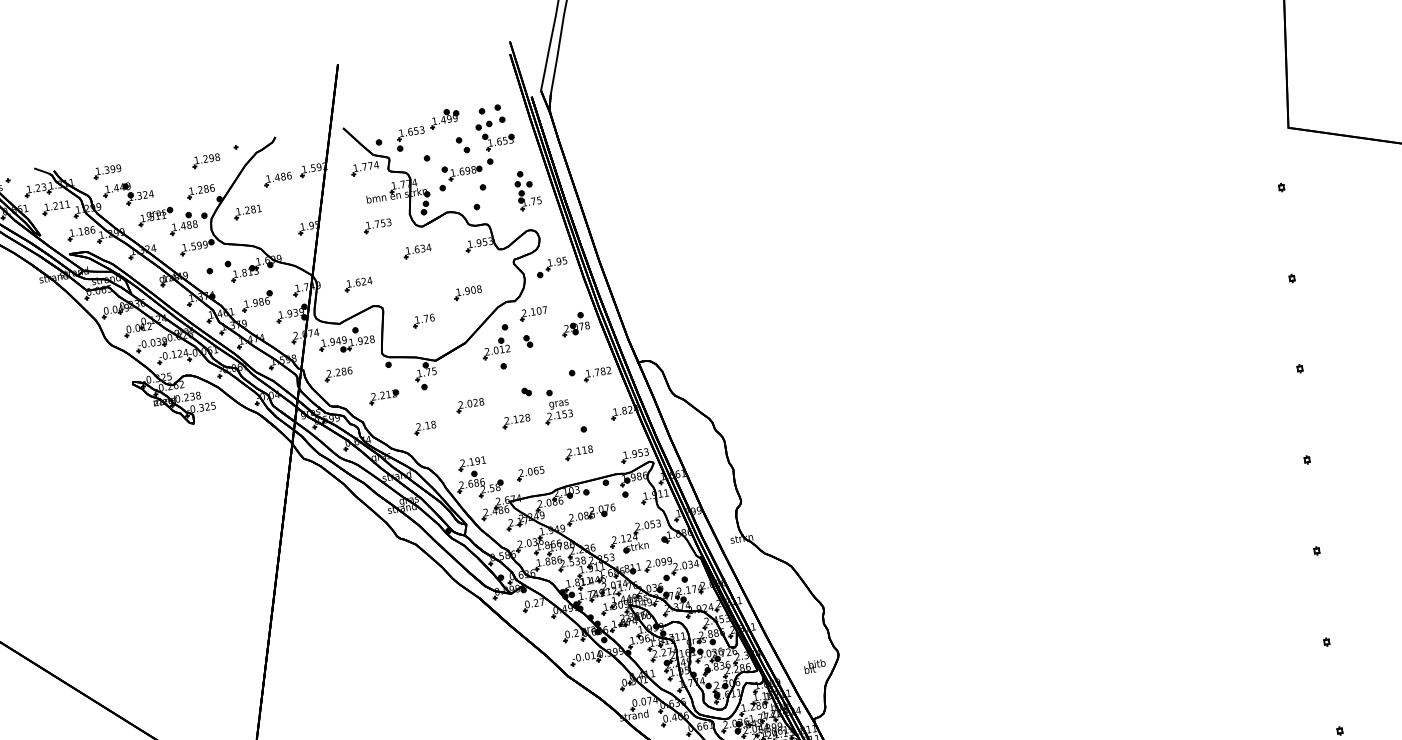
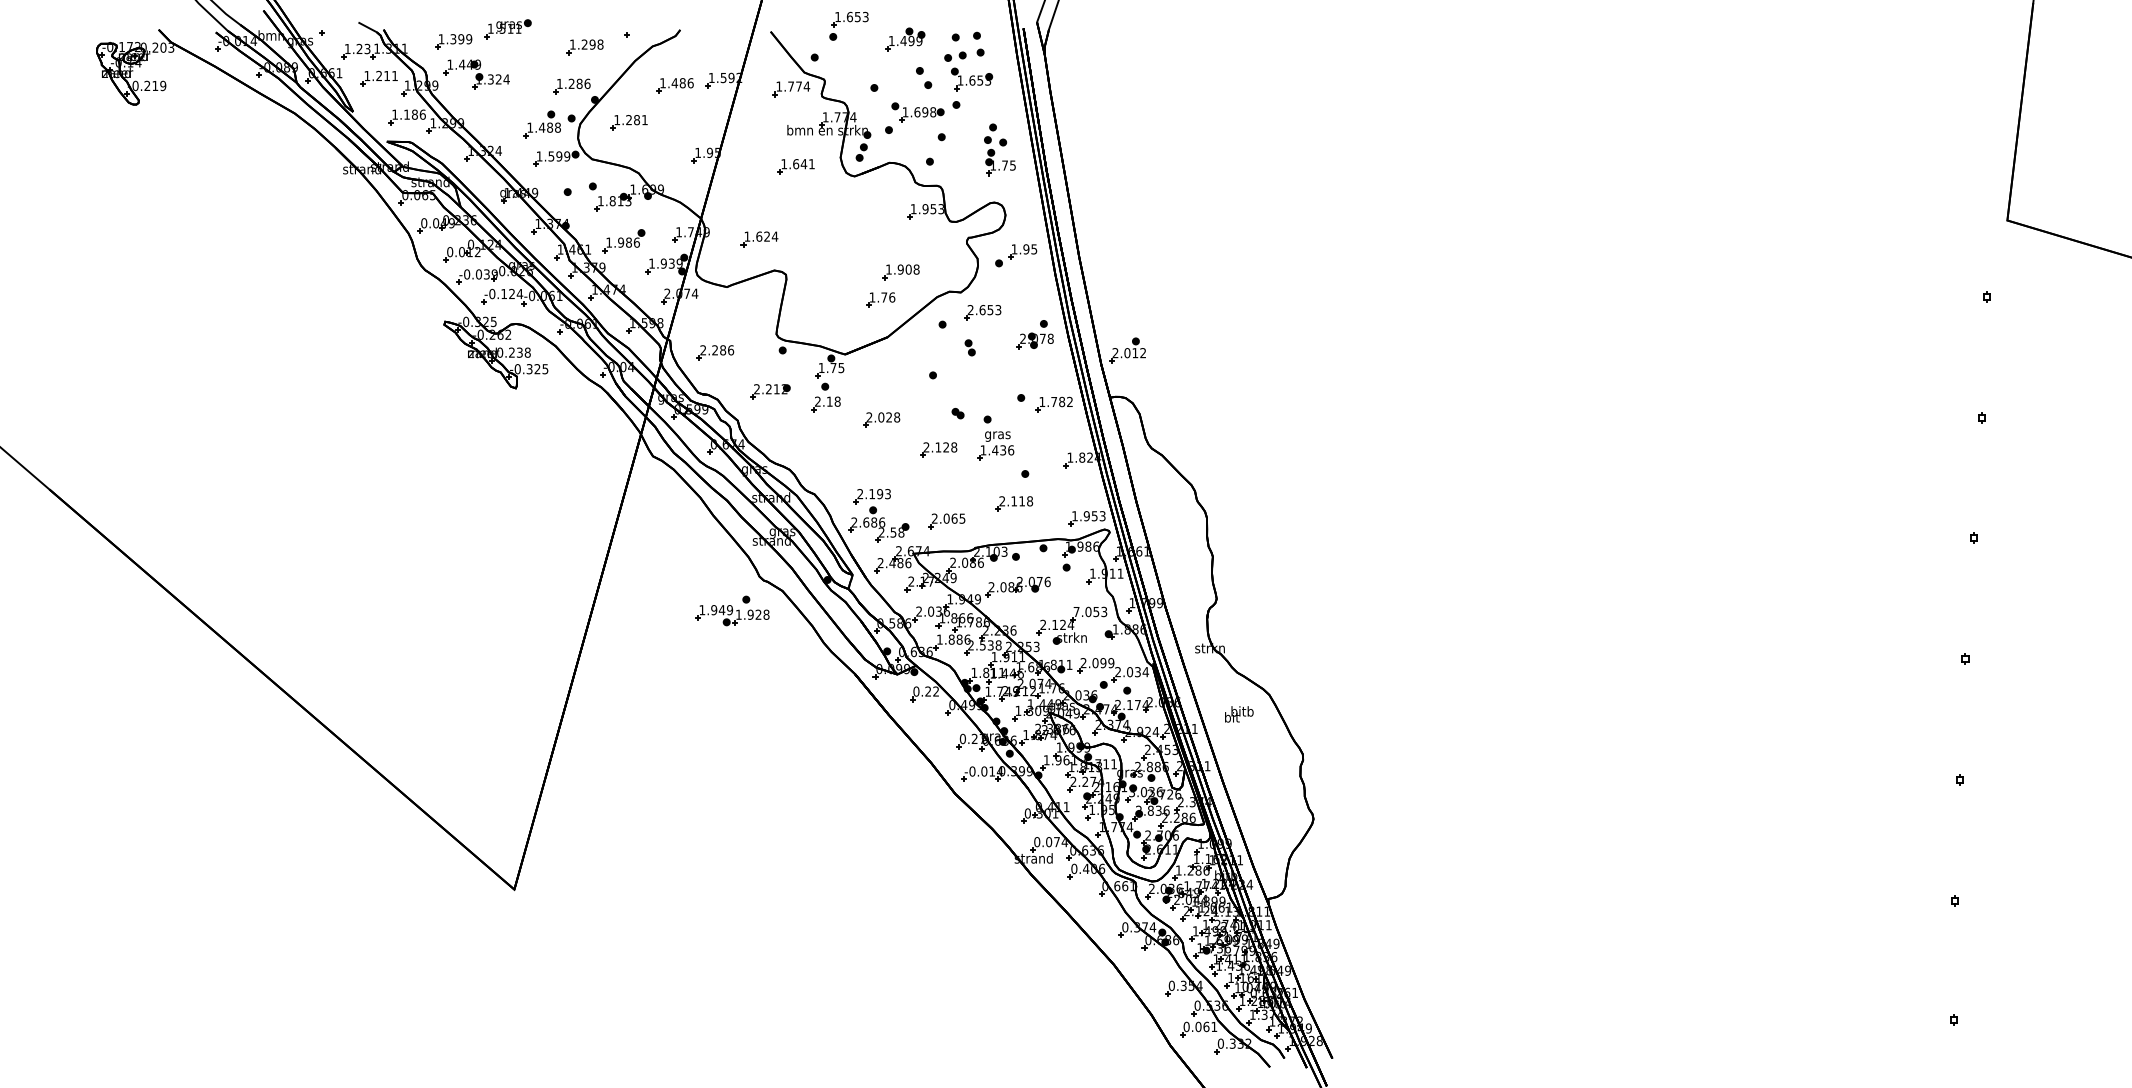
part: (410, 138) -> (848, 25), moved
part: (155, 217) -> (507, 29), moved
text: (382, 223) -> (803, 164), 1.753 -> 1.641
part: (417, 251) -> (843, 207), removed
text: (539, 311) -> (990, 310), 2.107 -> 2.653
part: (423, 320) -> (880, 299), moved
part: (346, 340) -> (732, 610), moved
part: (495, 348) -> (1127, 350), moved
text: (560, 415) -> (997, 450), 2.153 -> 1.436
part: (424, 428) -> (825, 404), moved
text: (483, 460) -> (887, 494), 2.191 -> 2.193
text: (637, 526) -> (1076, 611), 2.053 -> 7.053
text: (541, 602) -> (935, 691), 0.27 -> 0.22
text: (815, 666) -> (1239, 714), moved

